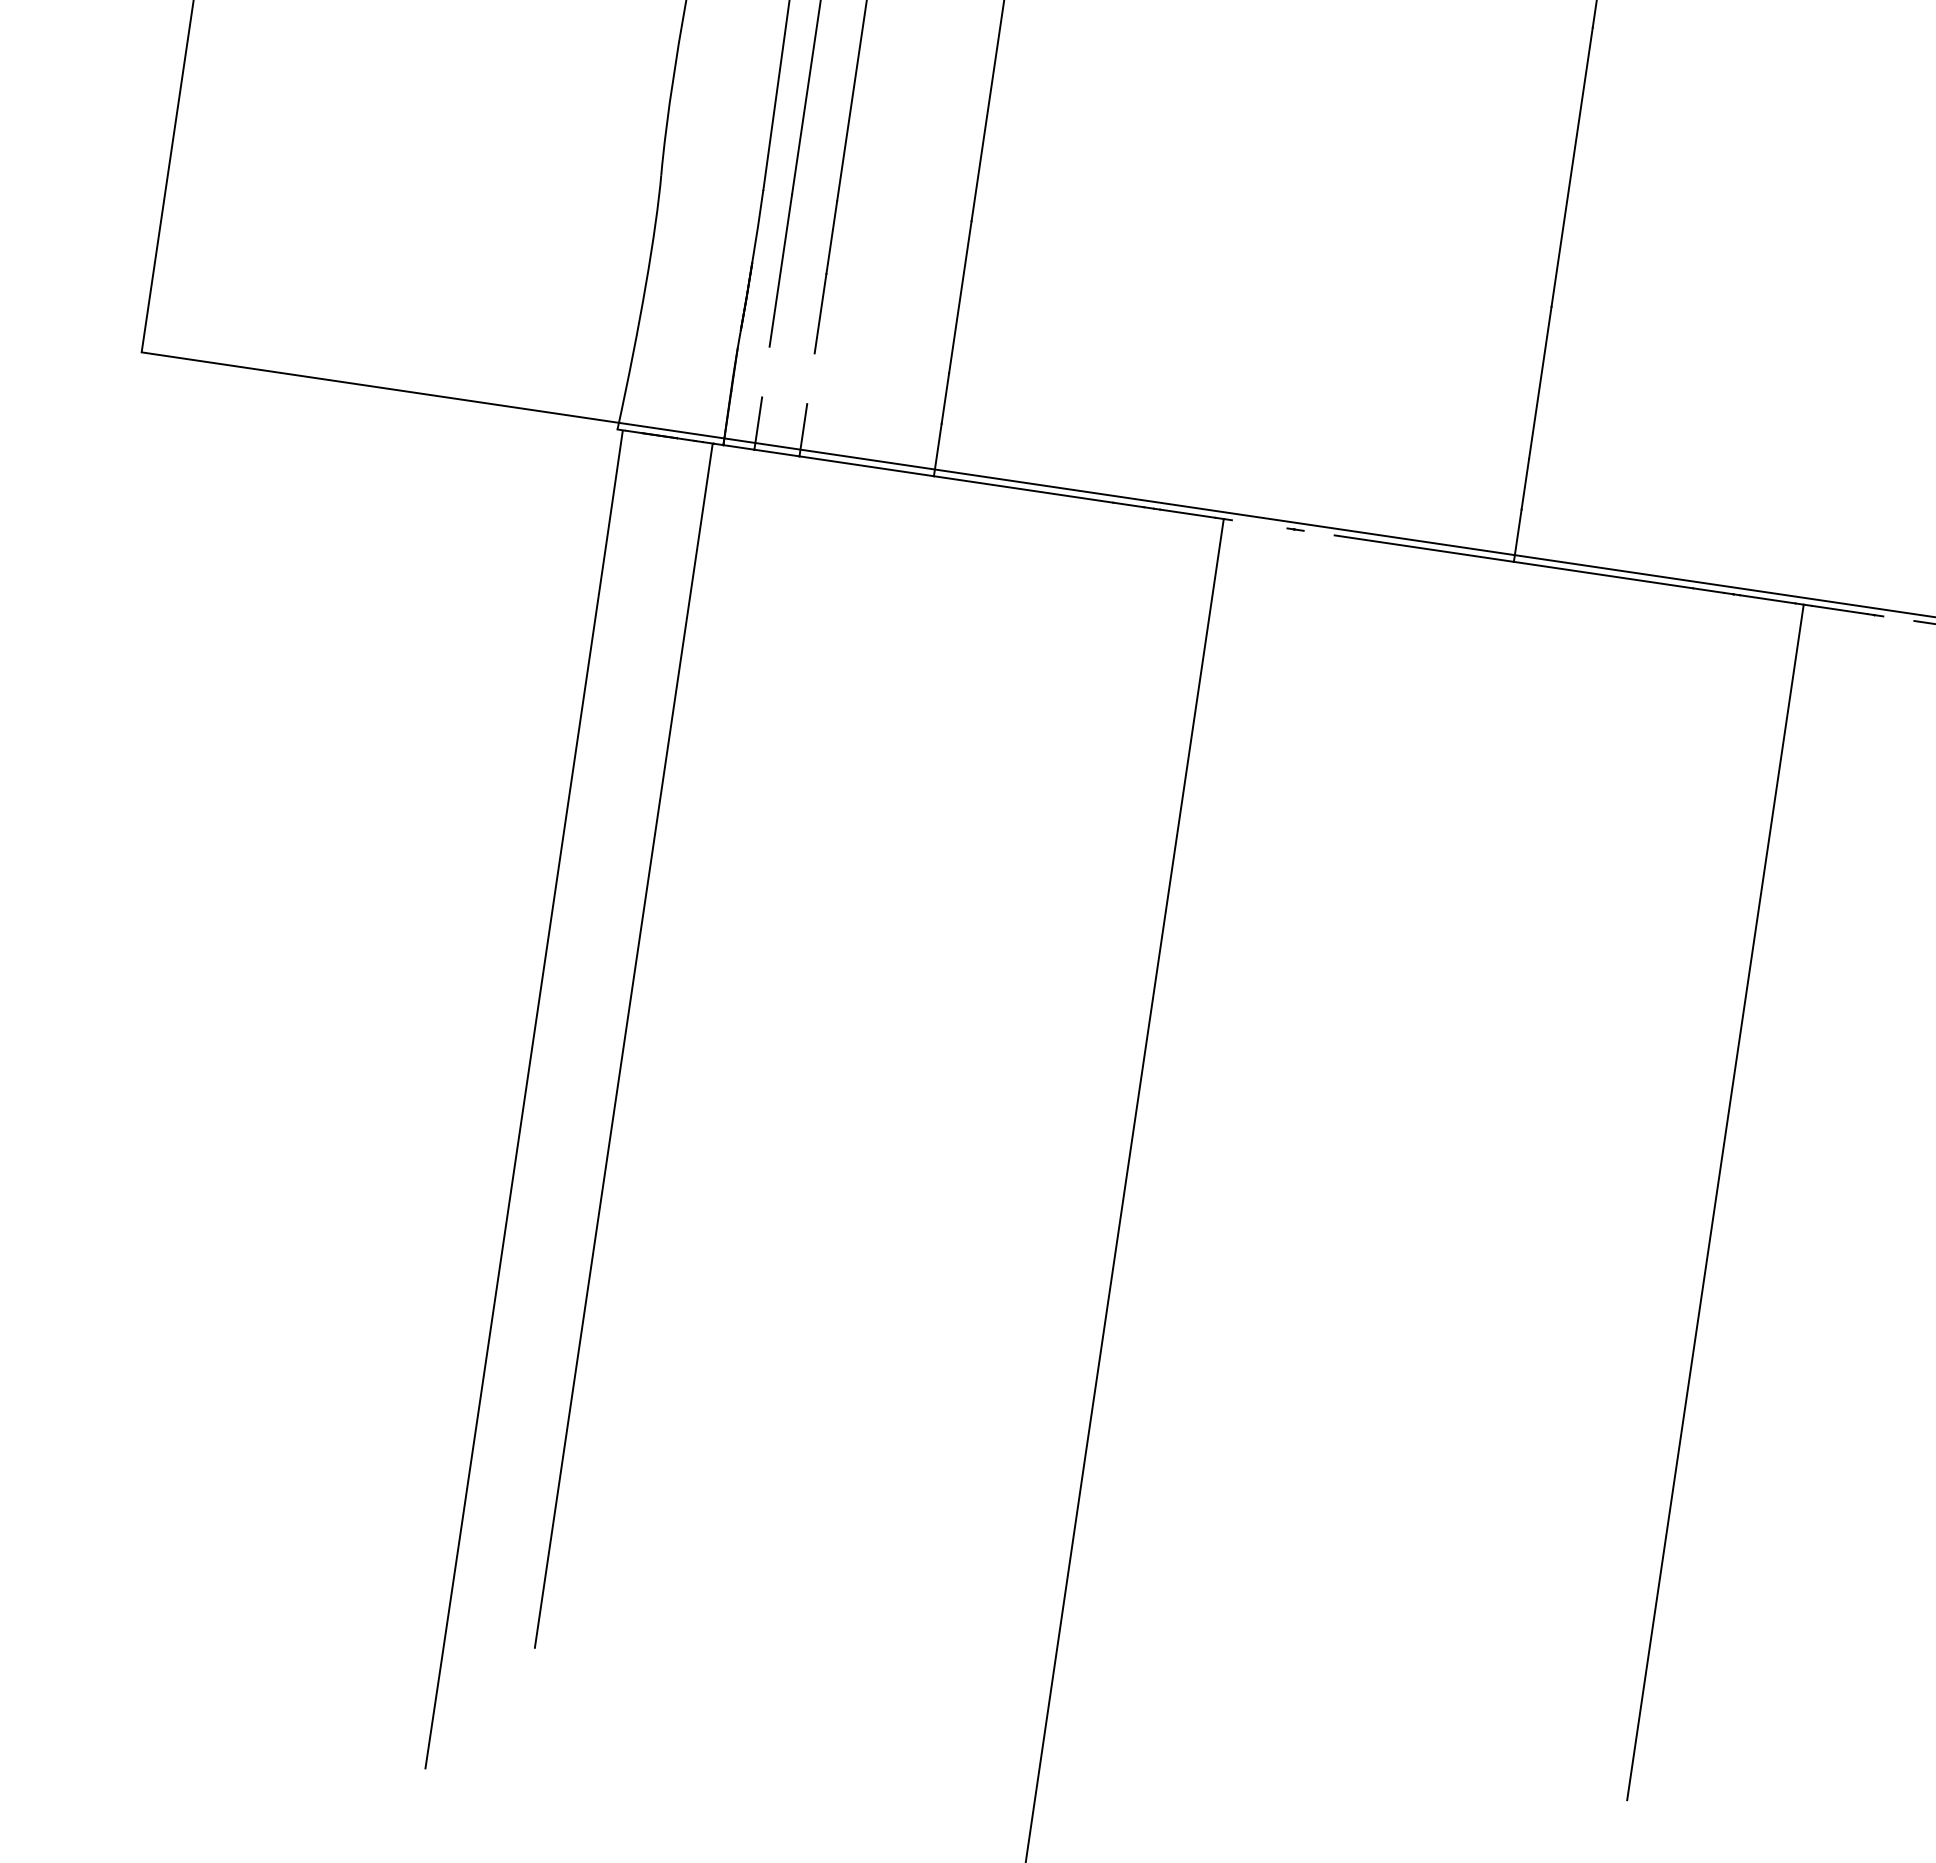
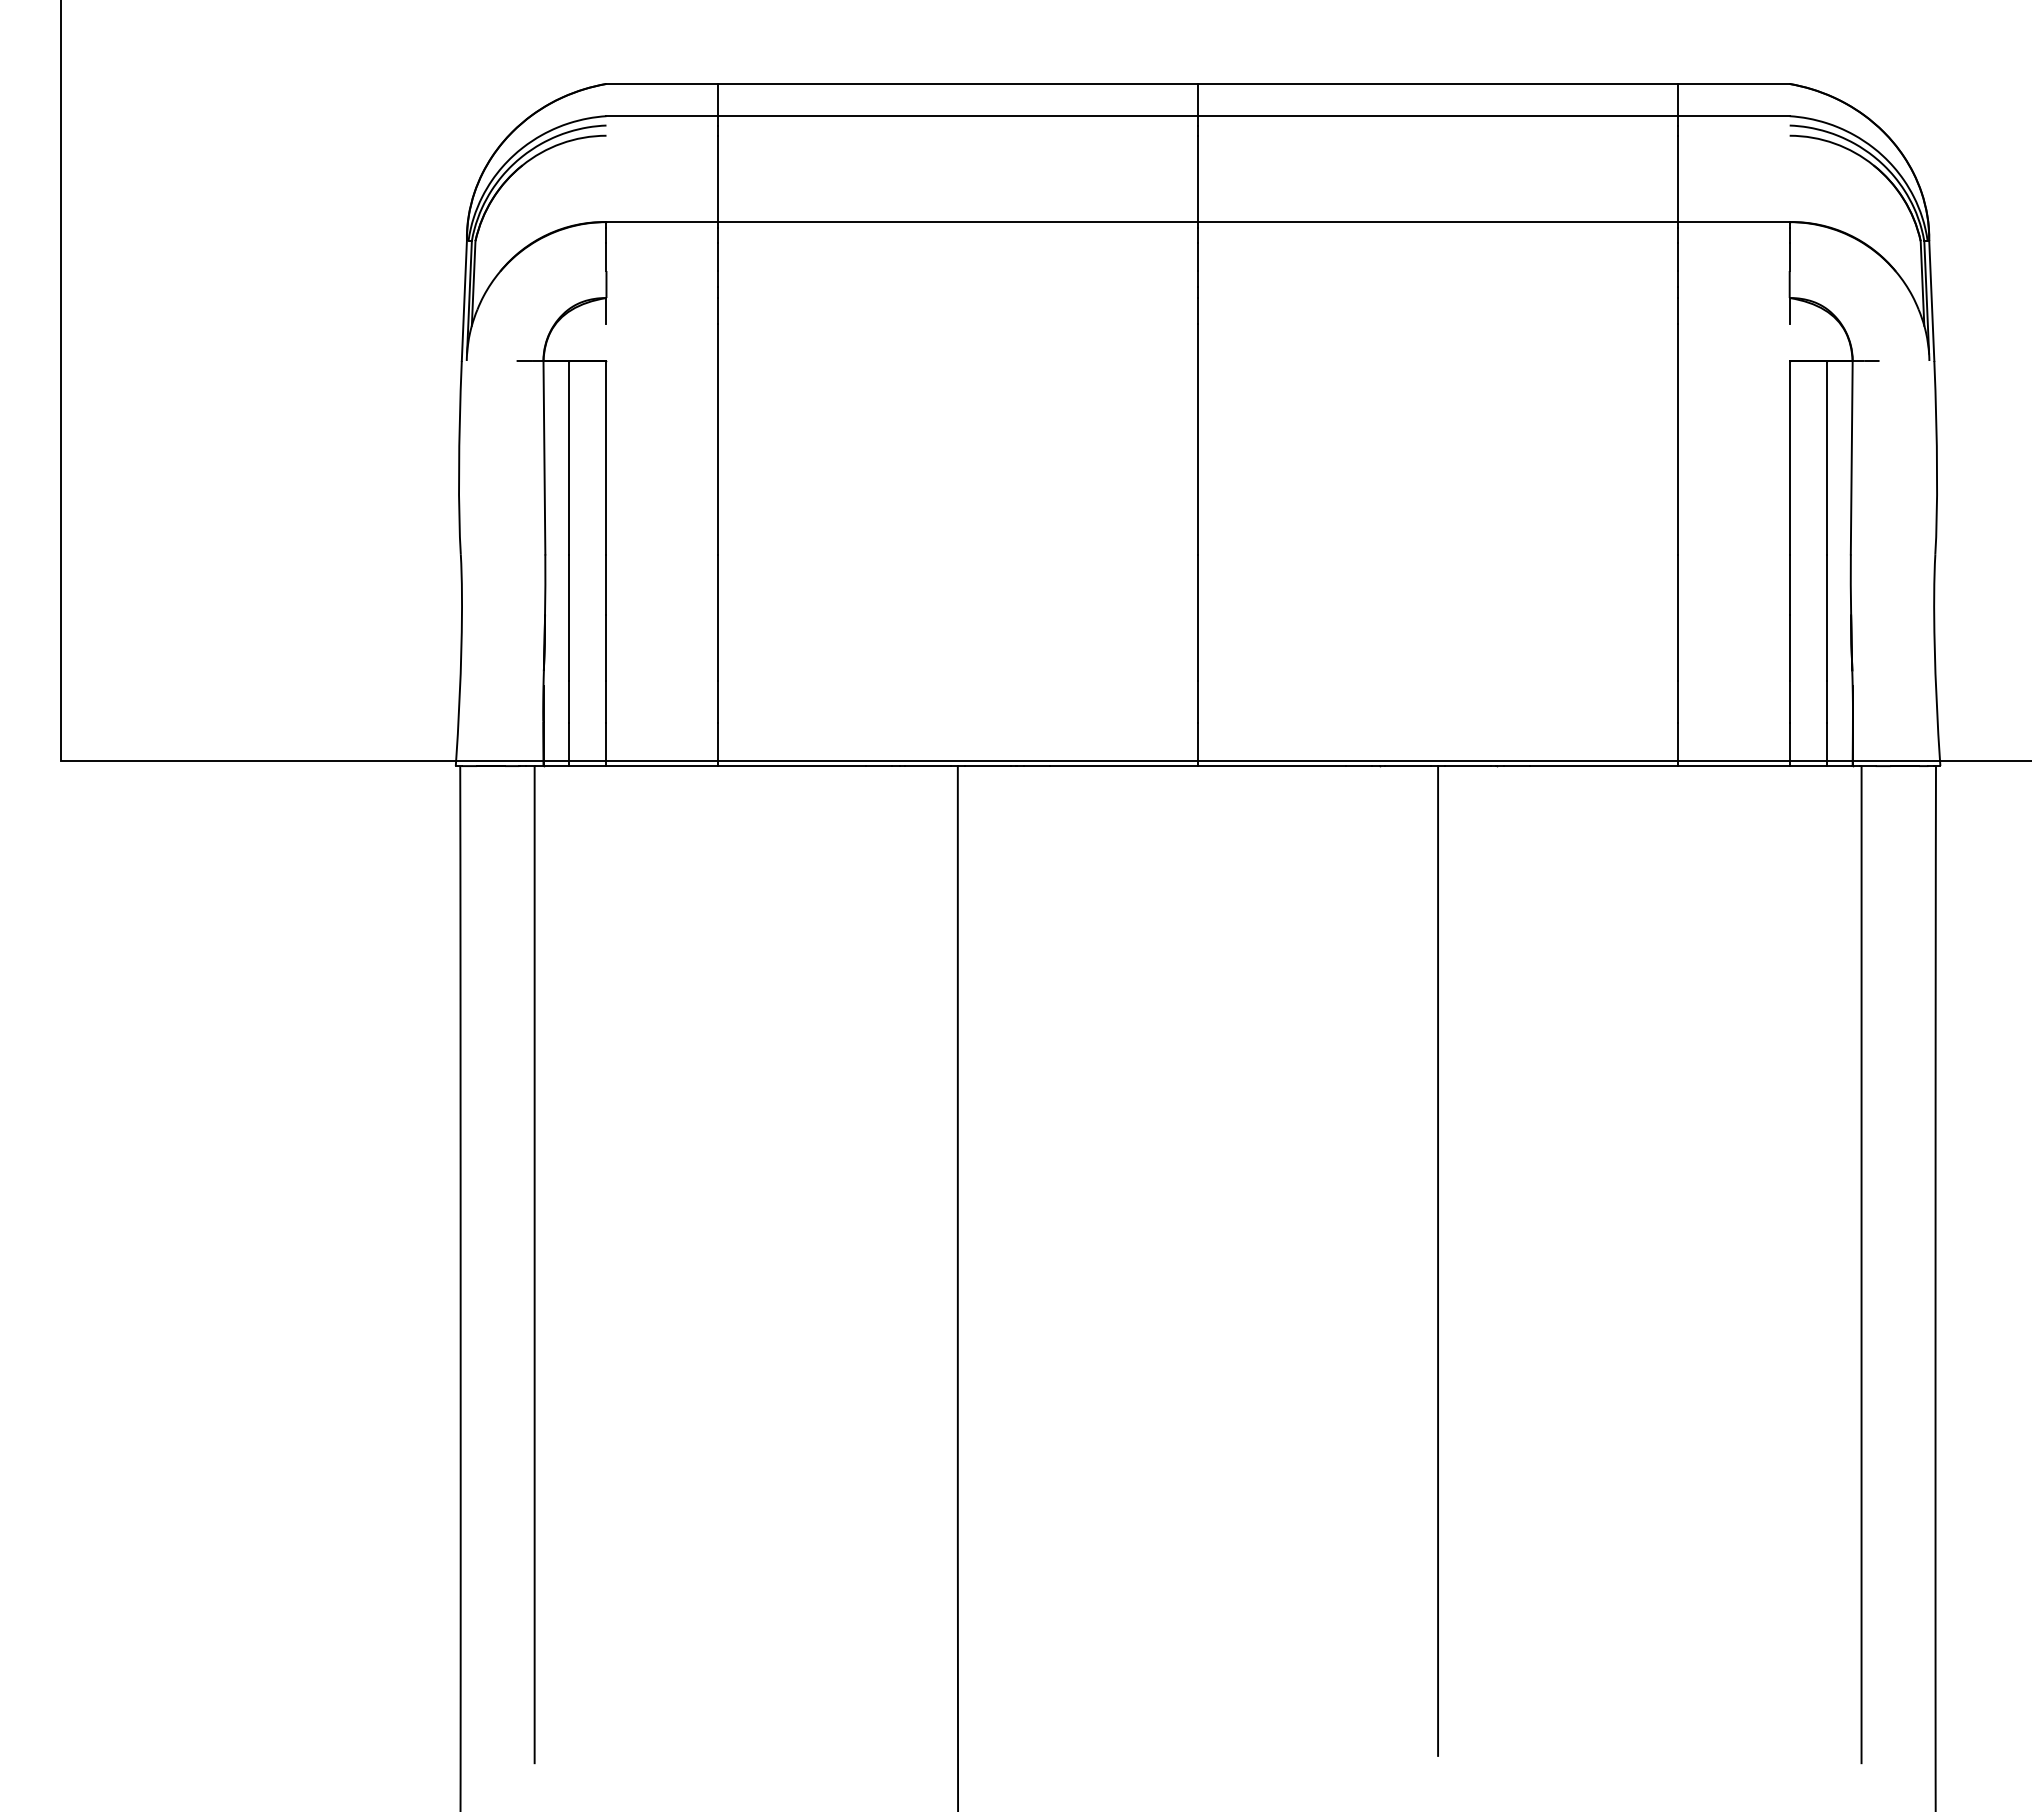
line: (766, 371) -> (569, 701), added
line: (811, 378) -> (606, 701), added
line: (1259, 524) -> (987, 766), added
line: (1318, 533) -> (1036, 766), added
line: (1898, 619) -> (1516, 766), added

